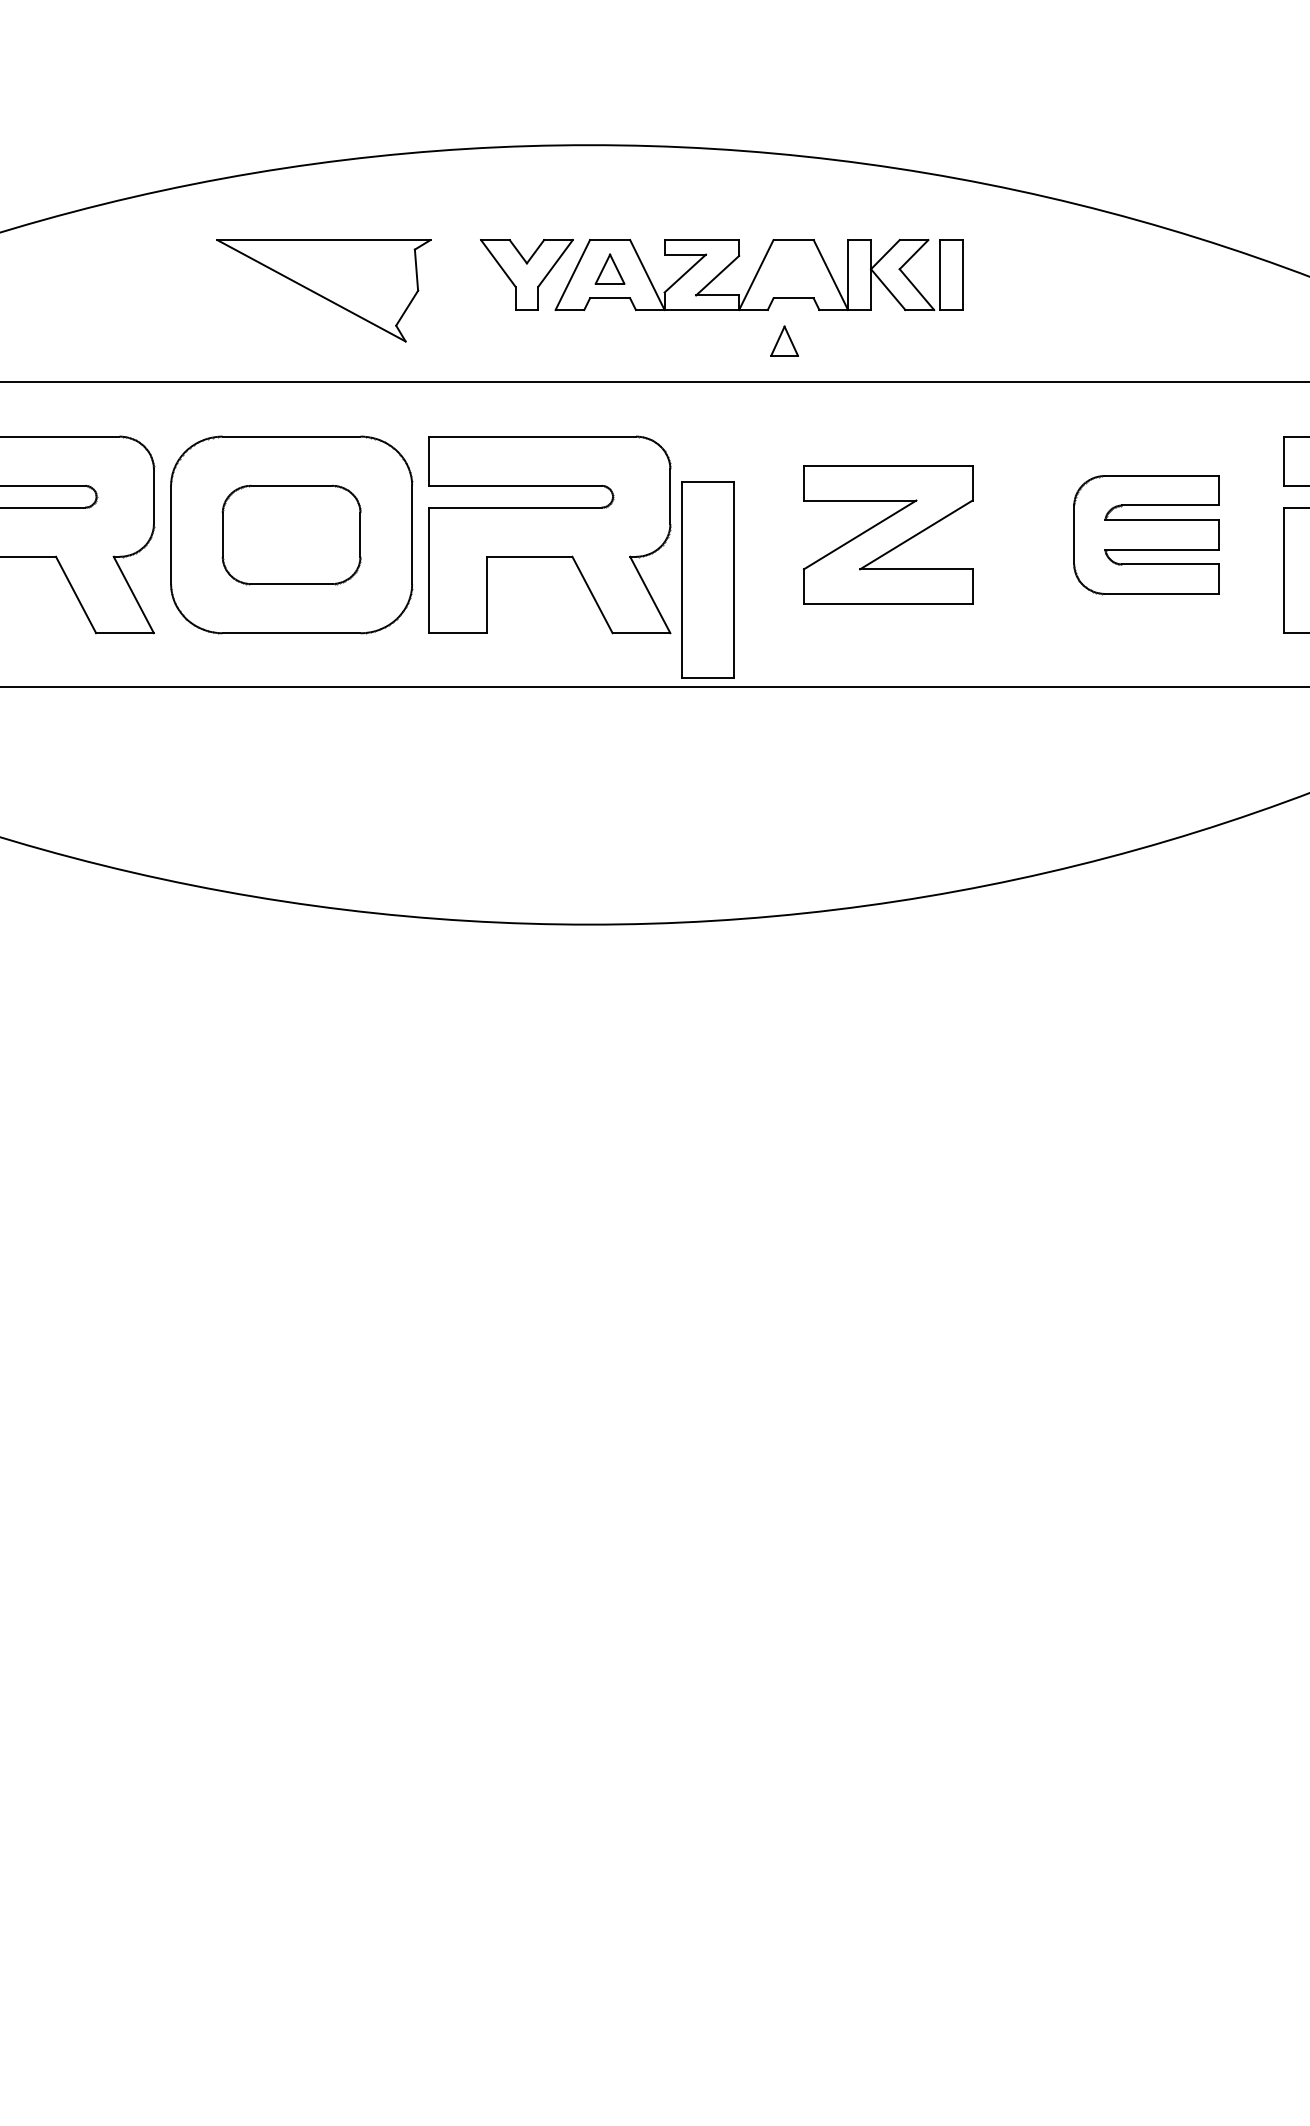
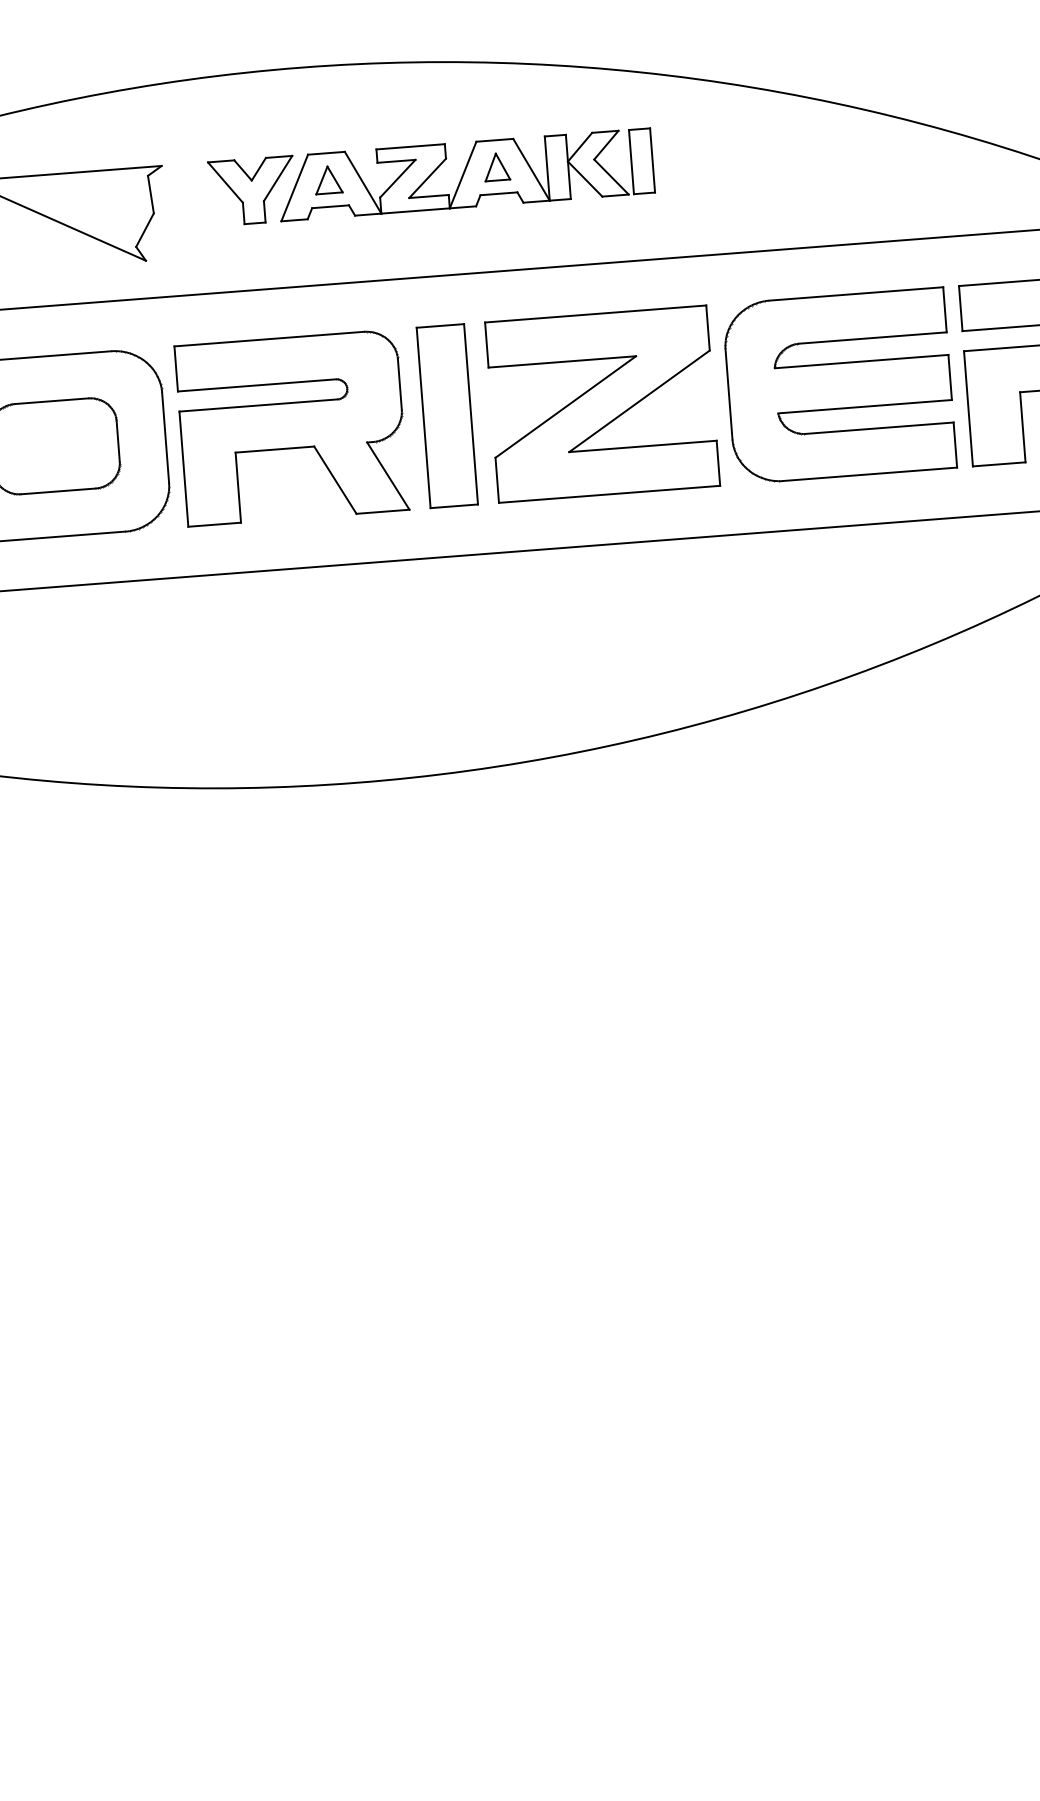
part: (784, 340) -> (496, 166), moved
part: (887, 534) -> (601, 403), size x1.43
part: (1146, 534) -> (839, 385), size x1.67
part: (707, 579) -> (446, 415), moved

